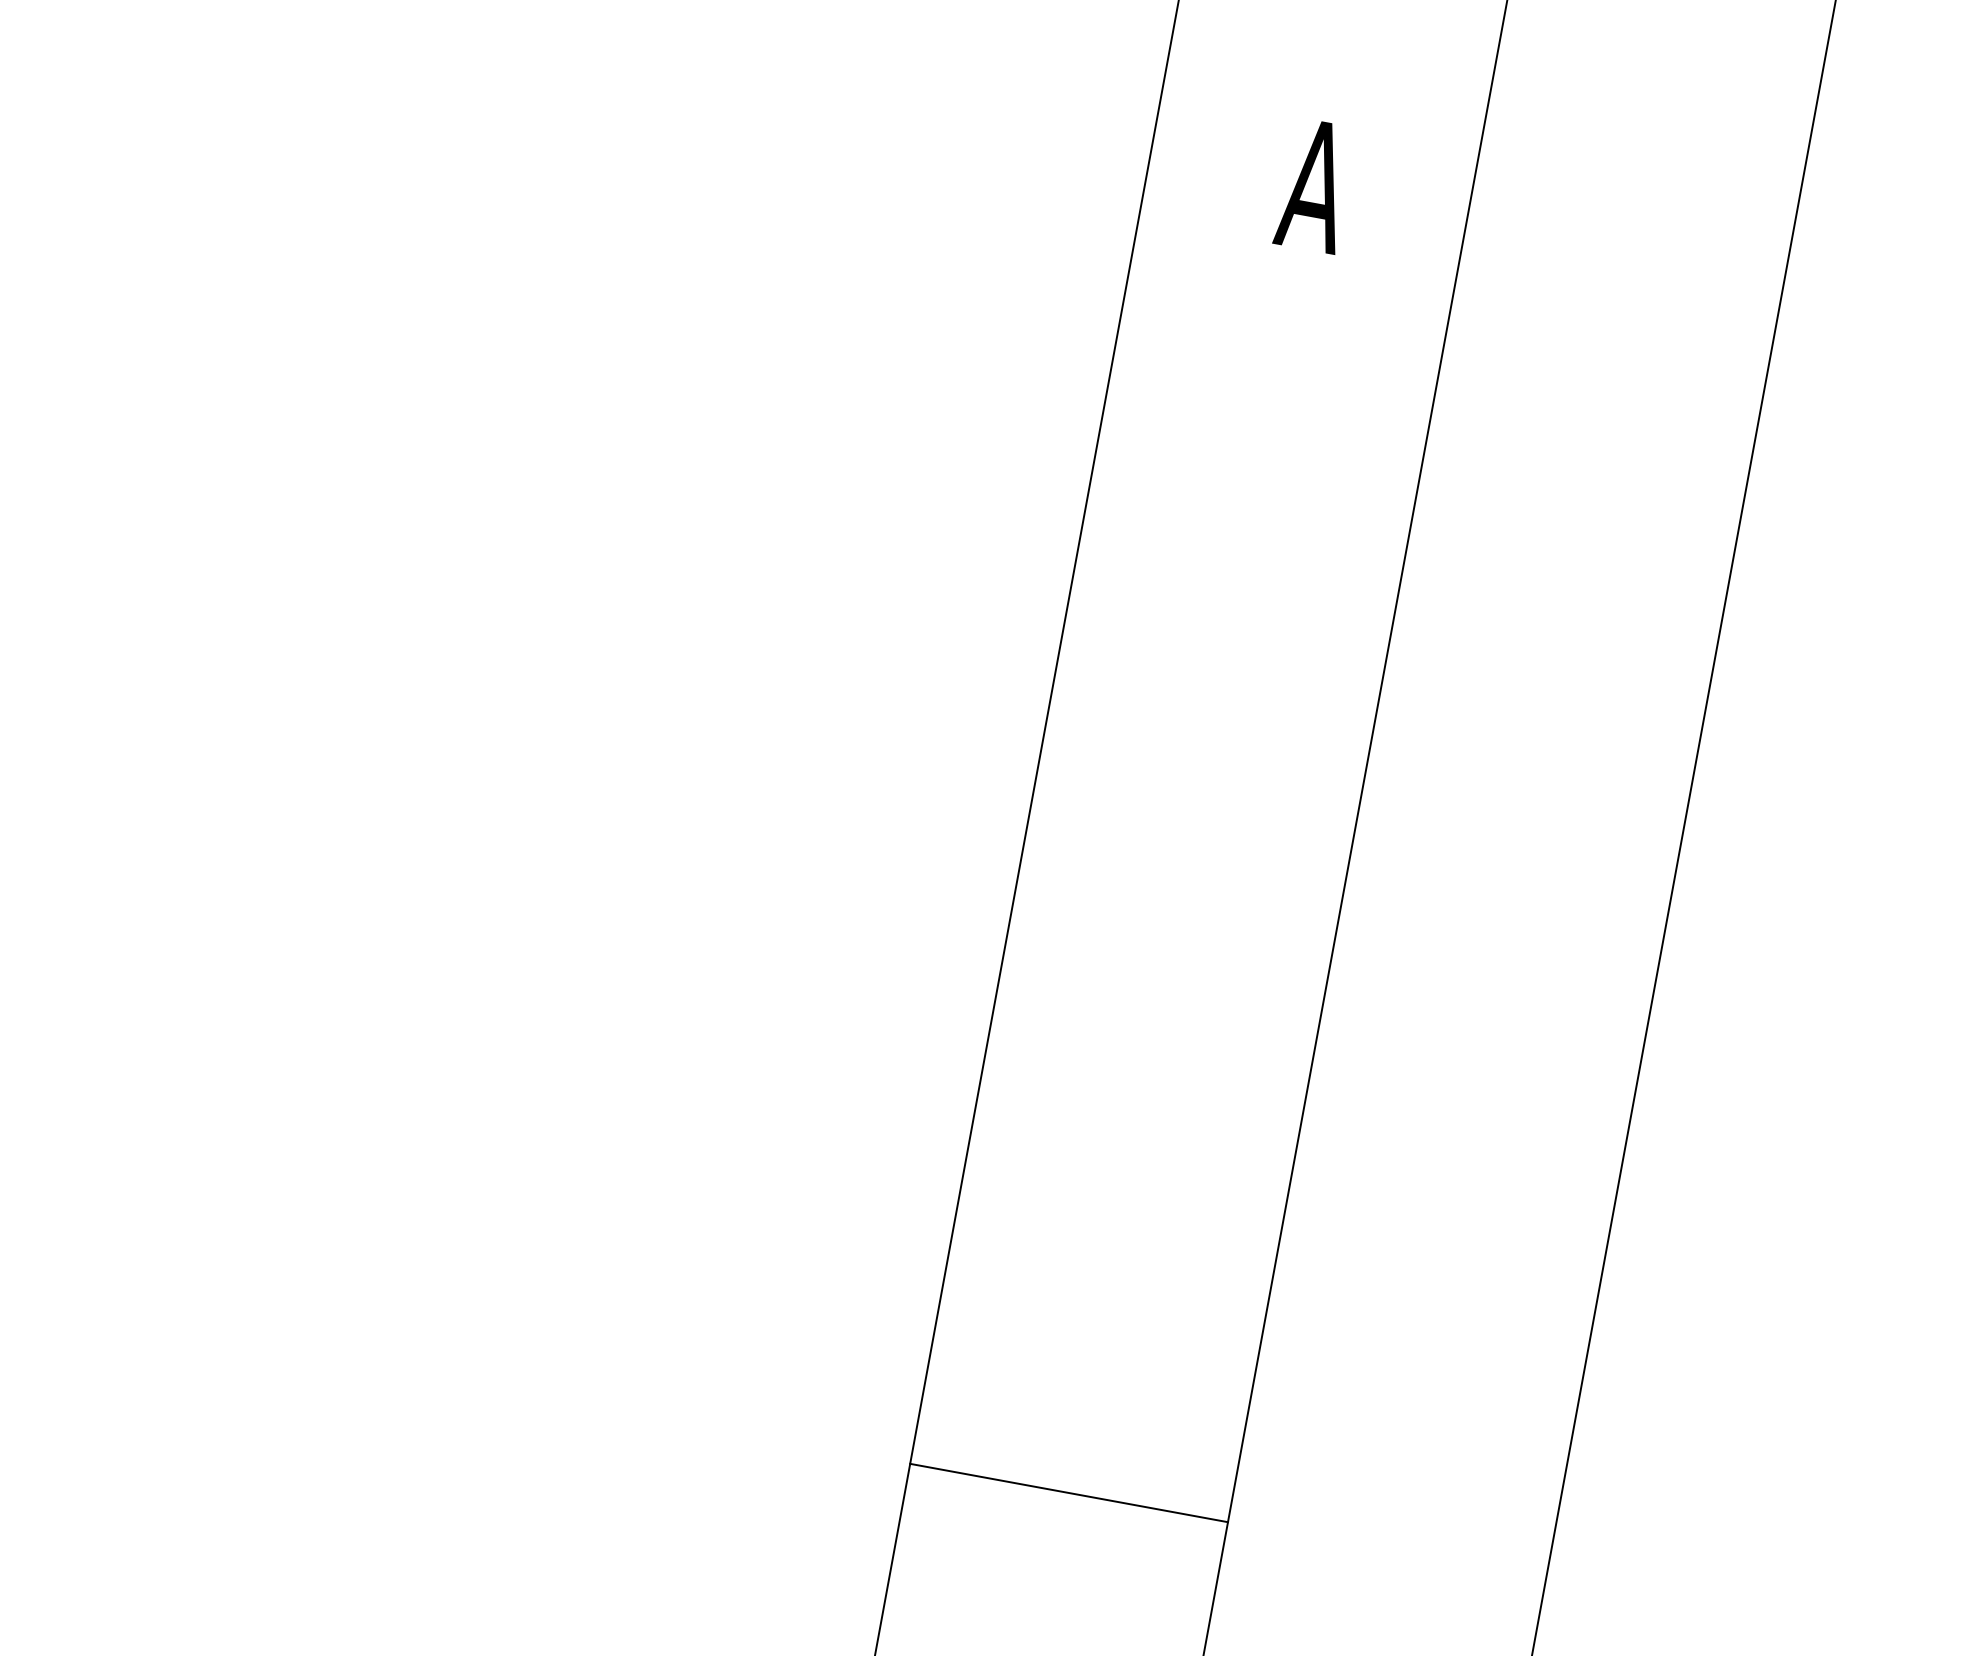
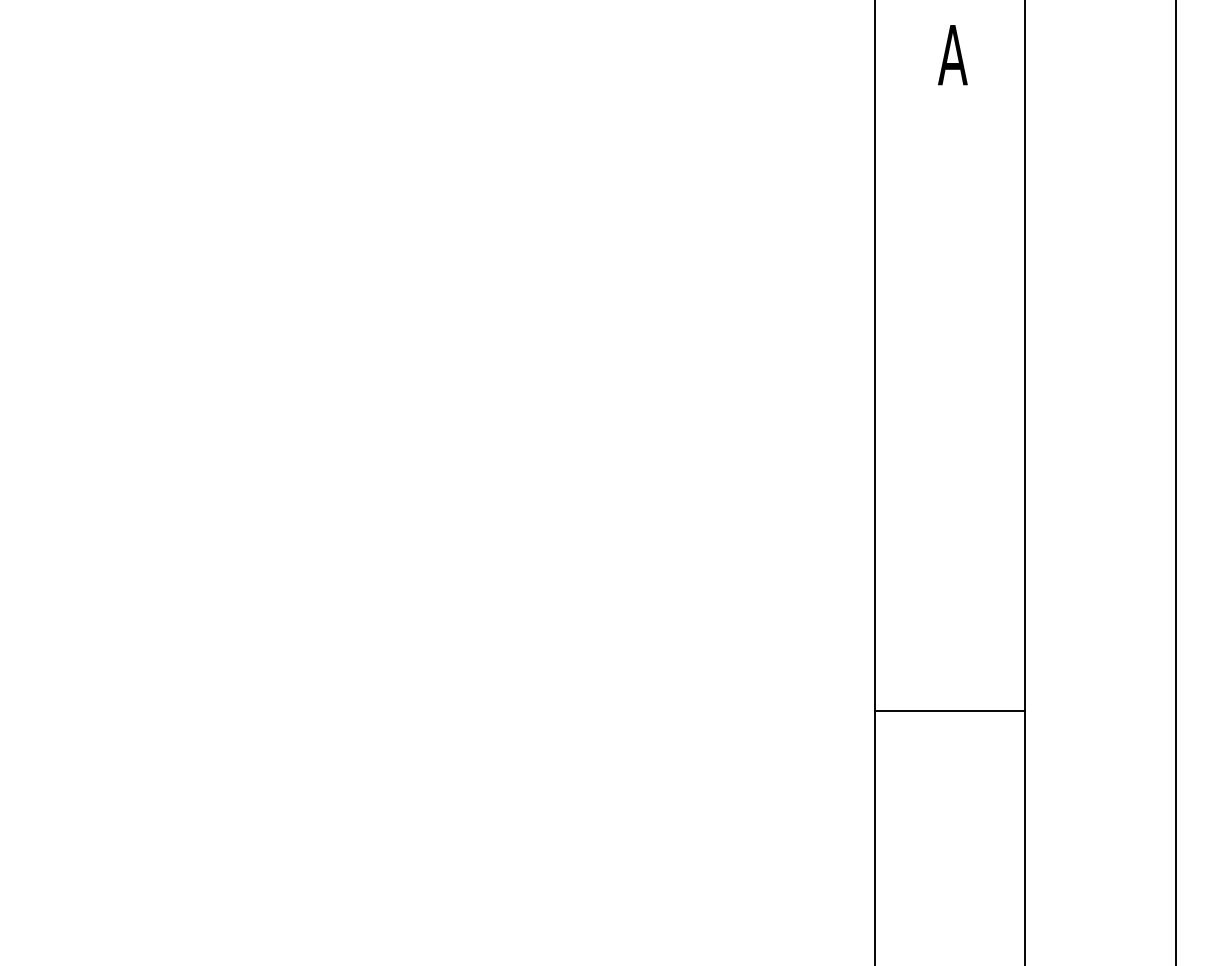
line: (1068, 1492) -> (949, 710), moved

